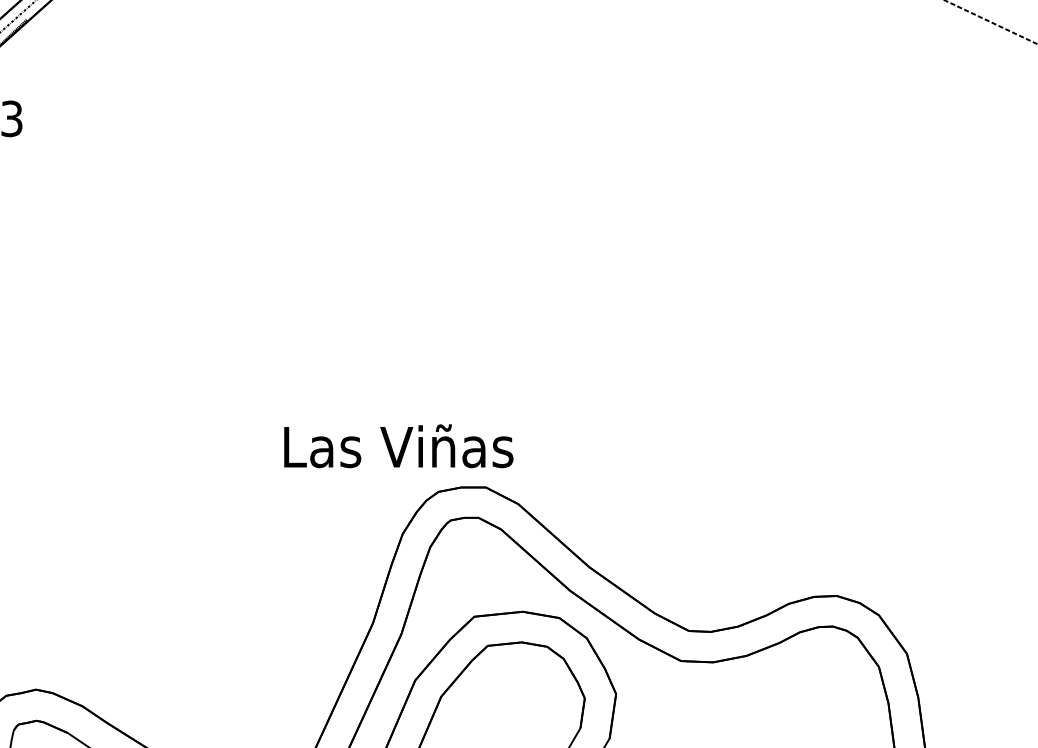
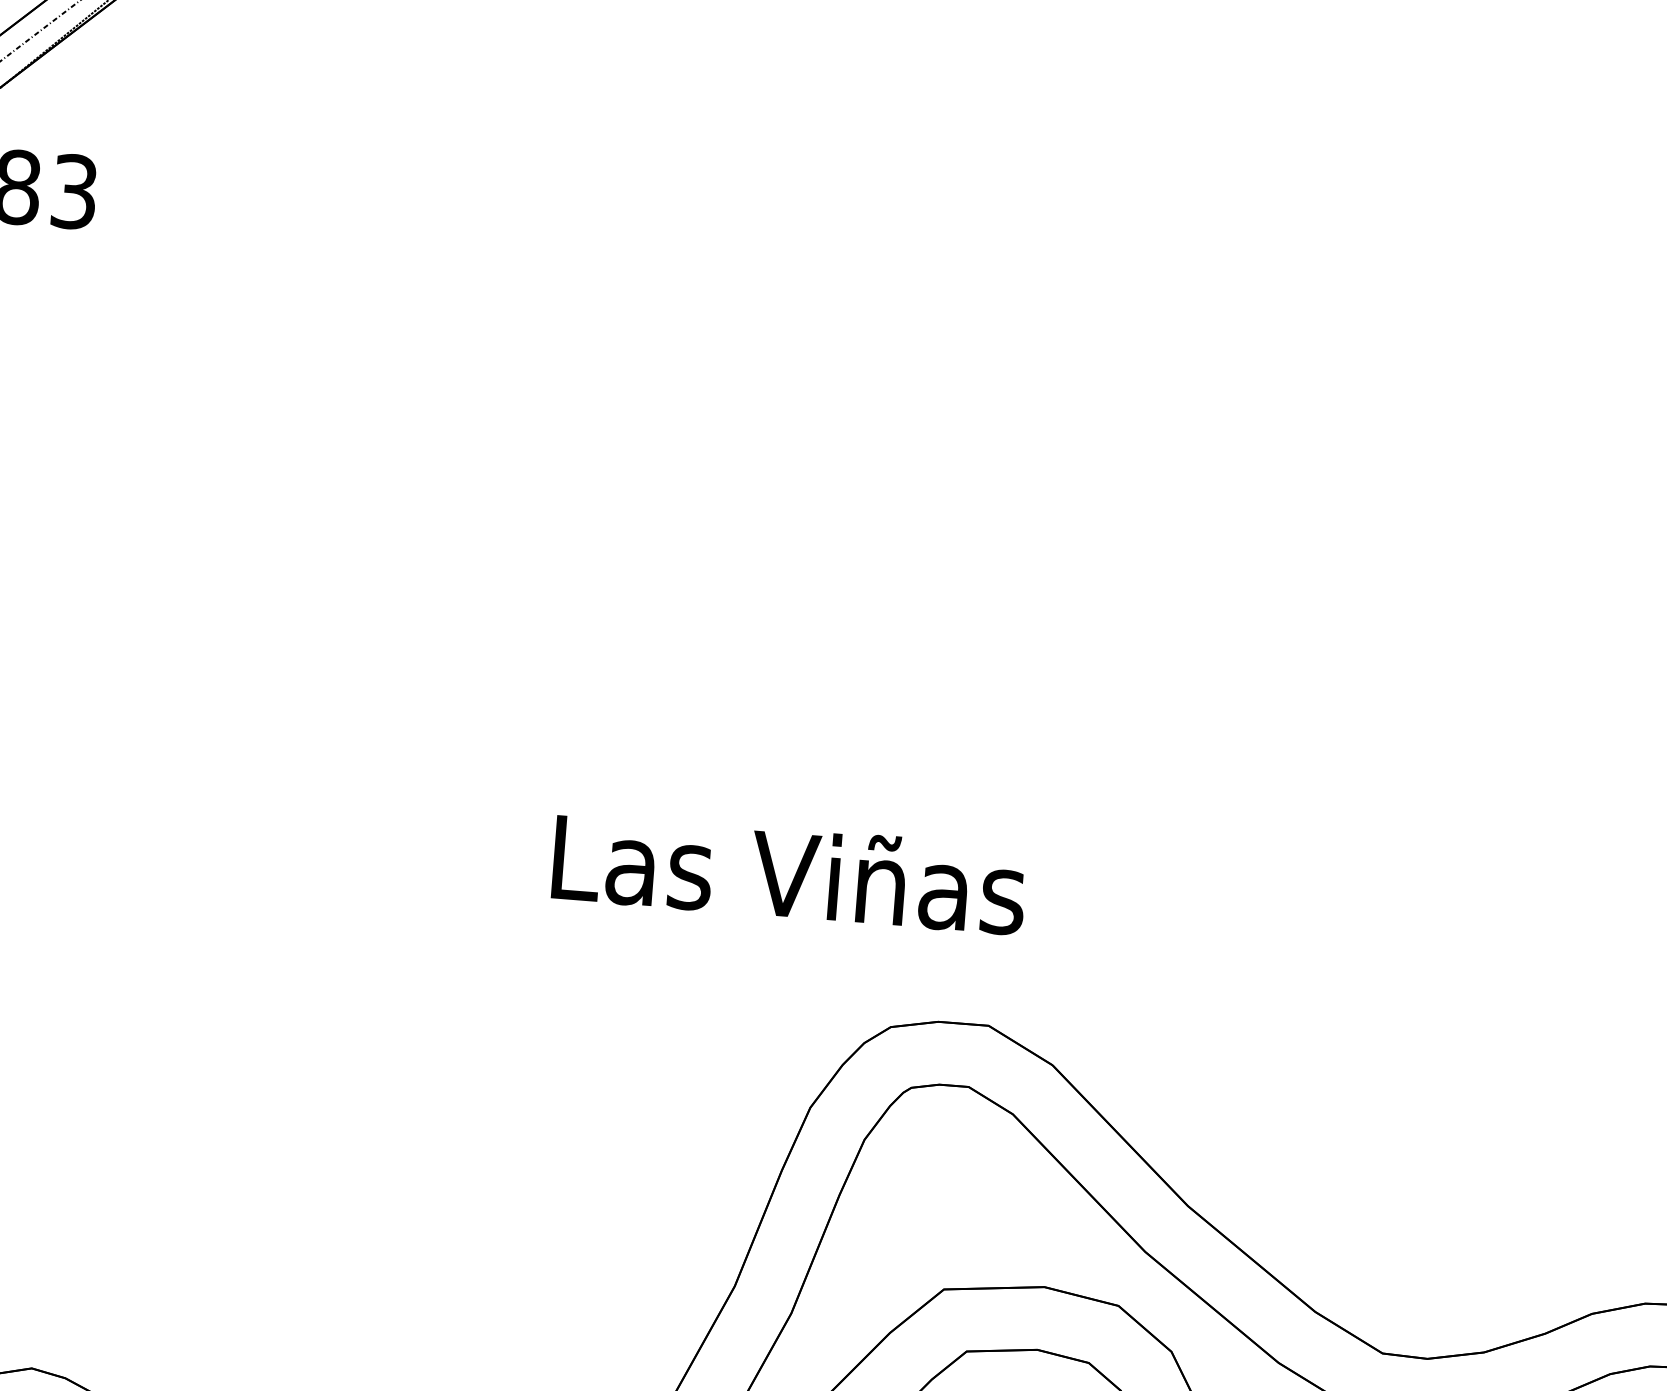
text: (398, 446) -> (788, 873), moved

